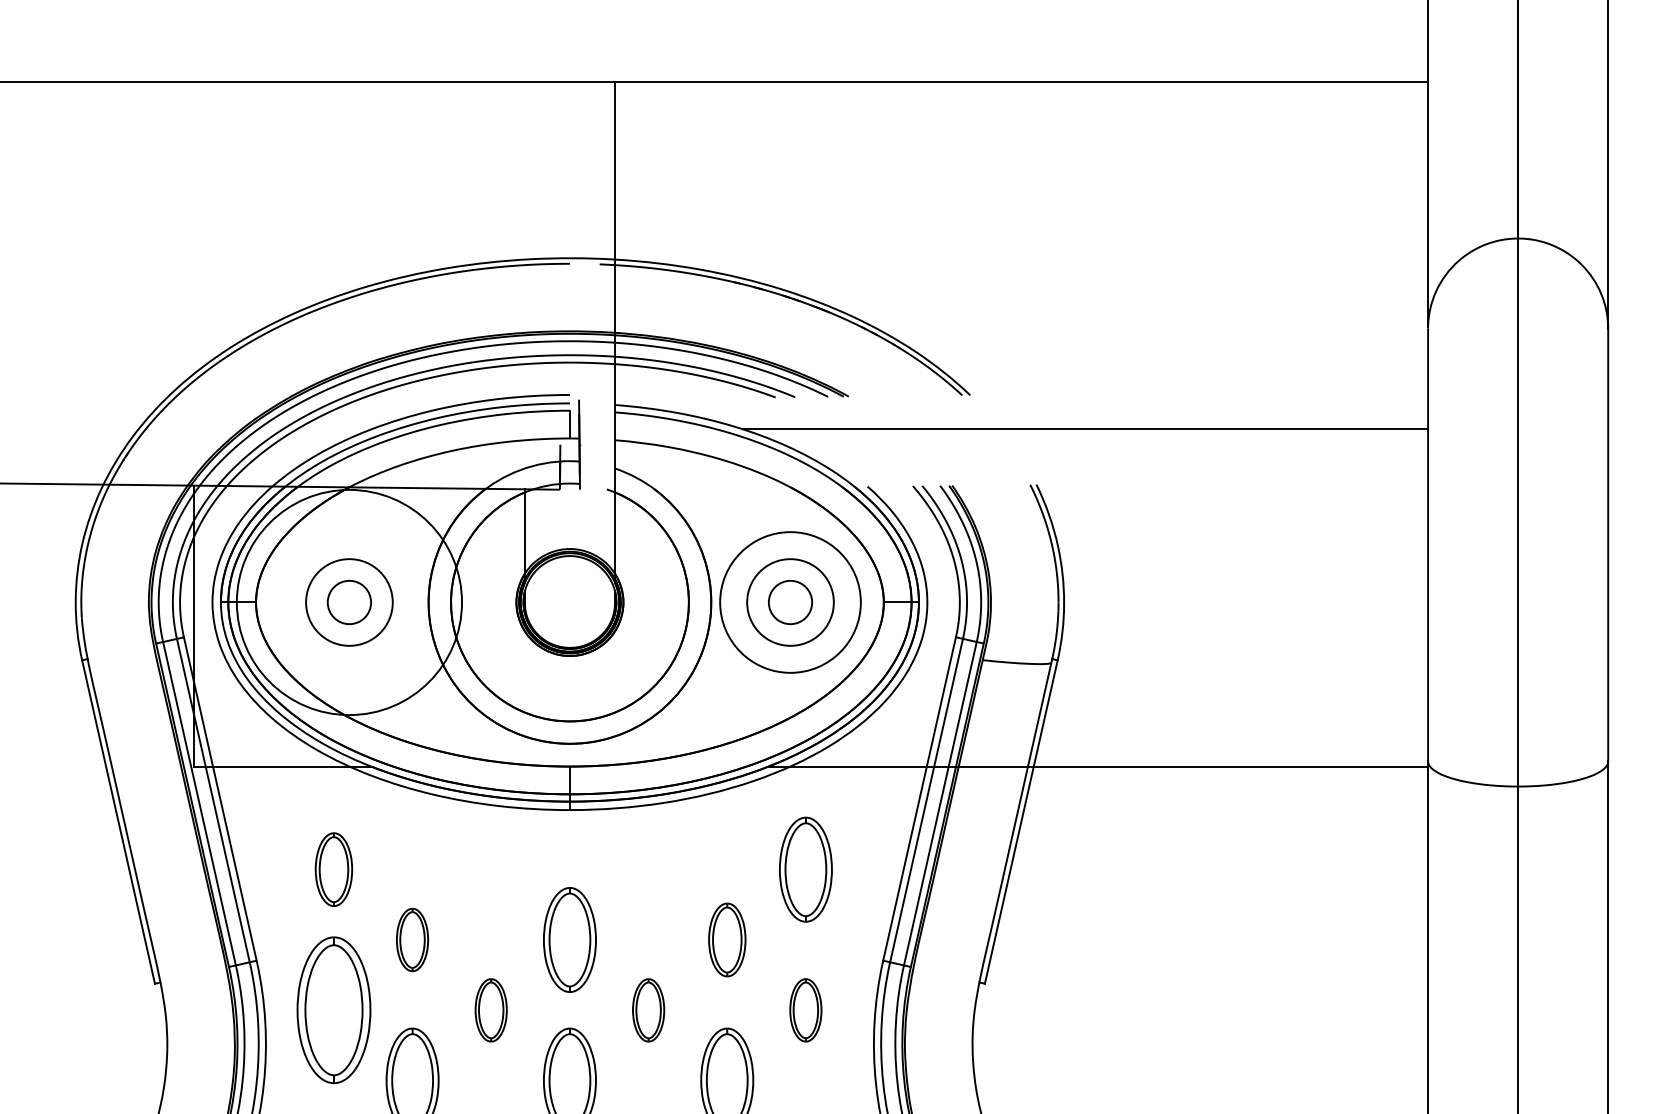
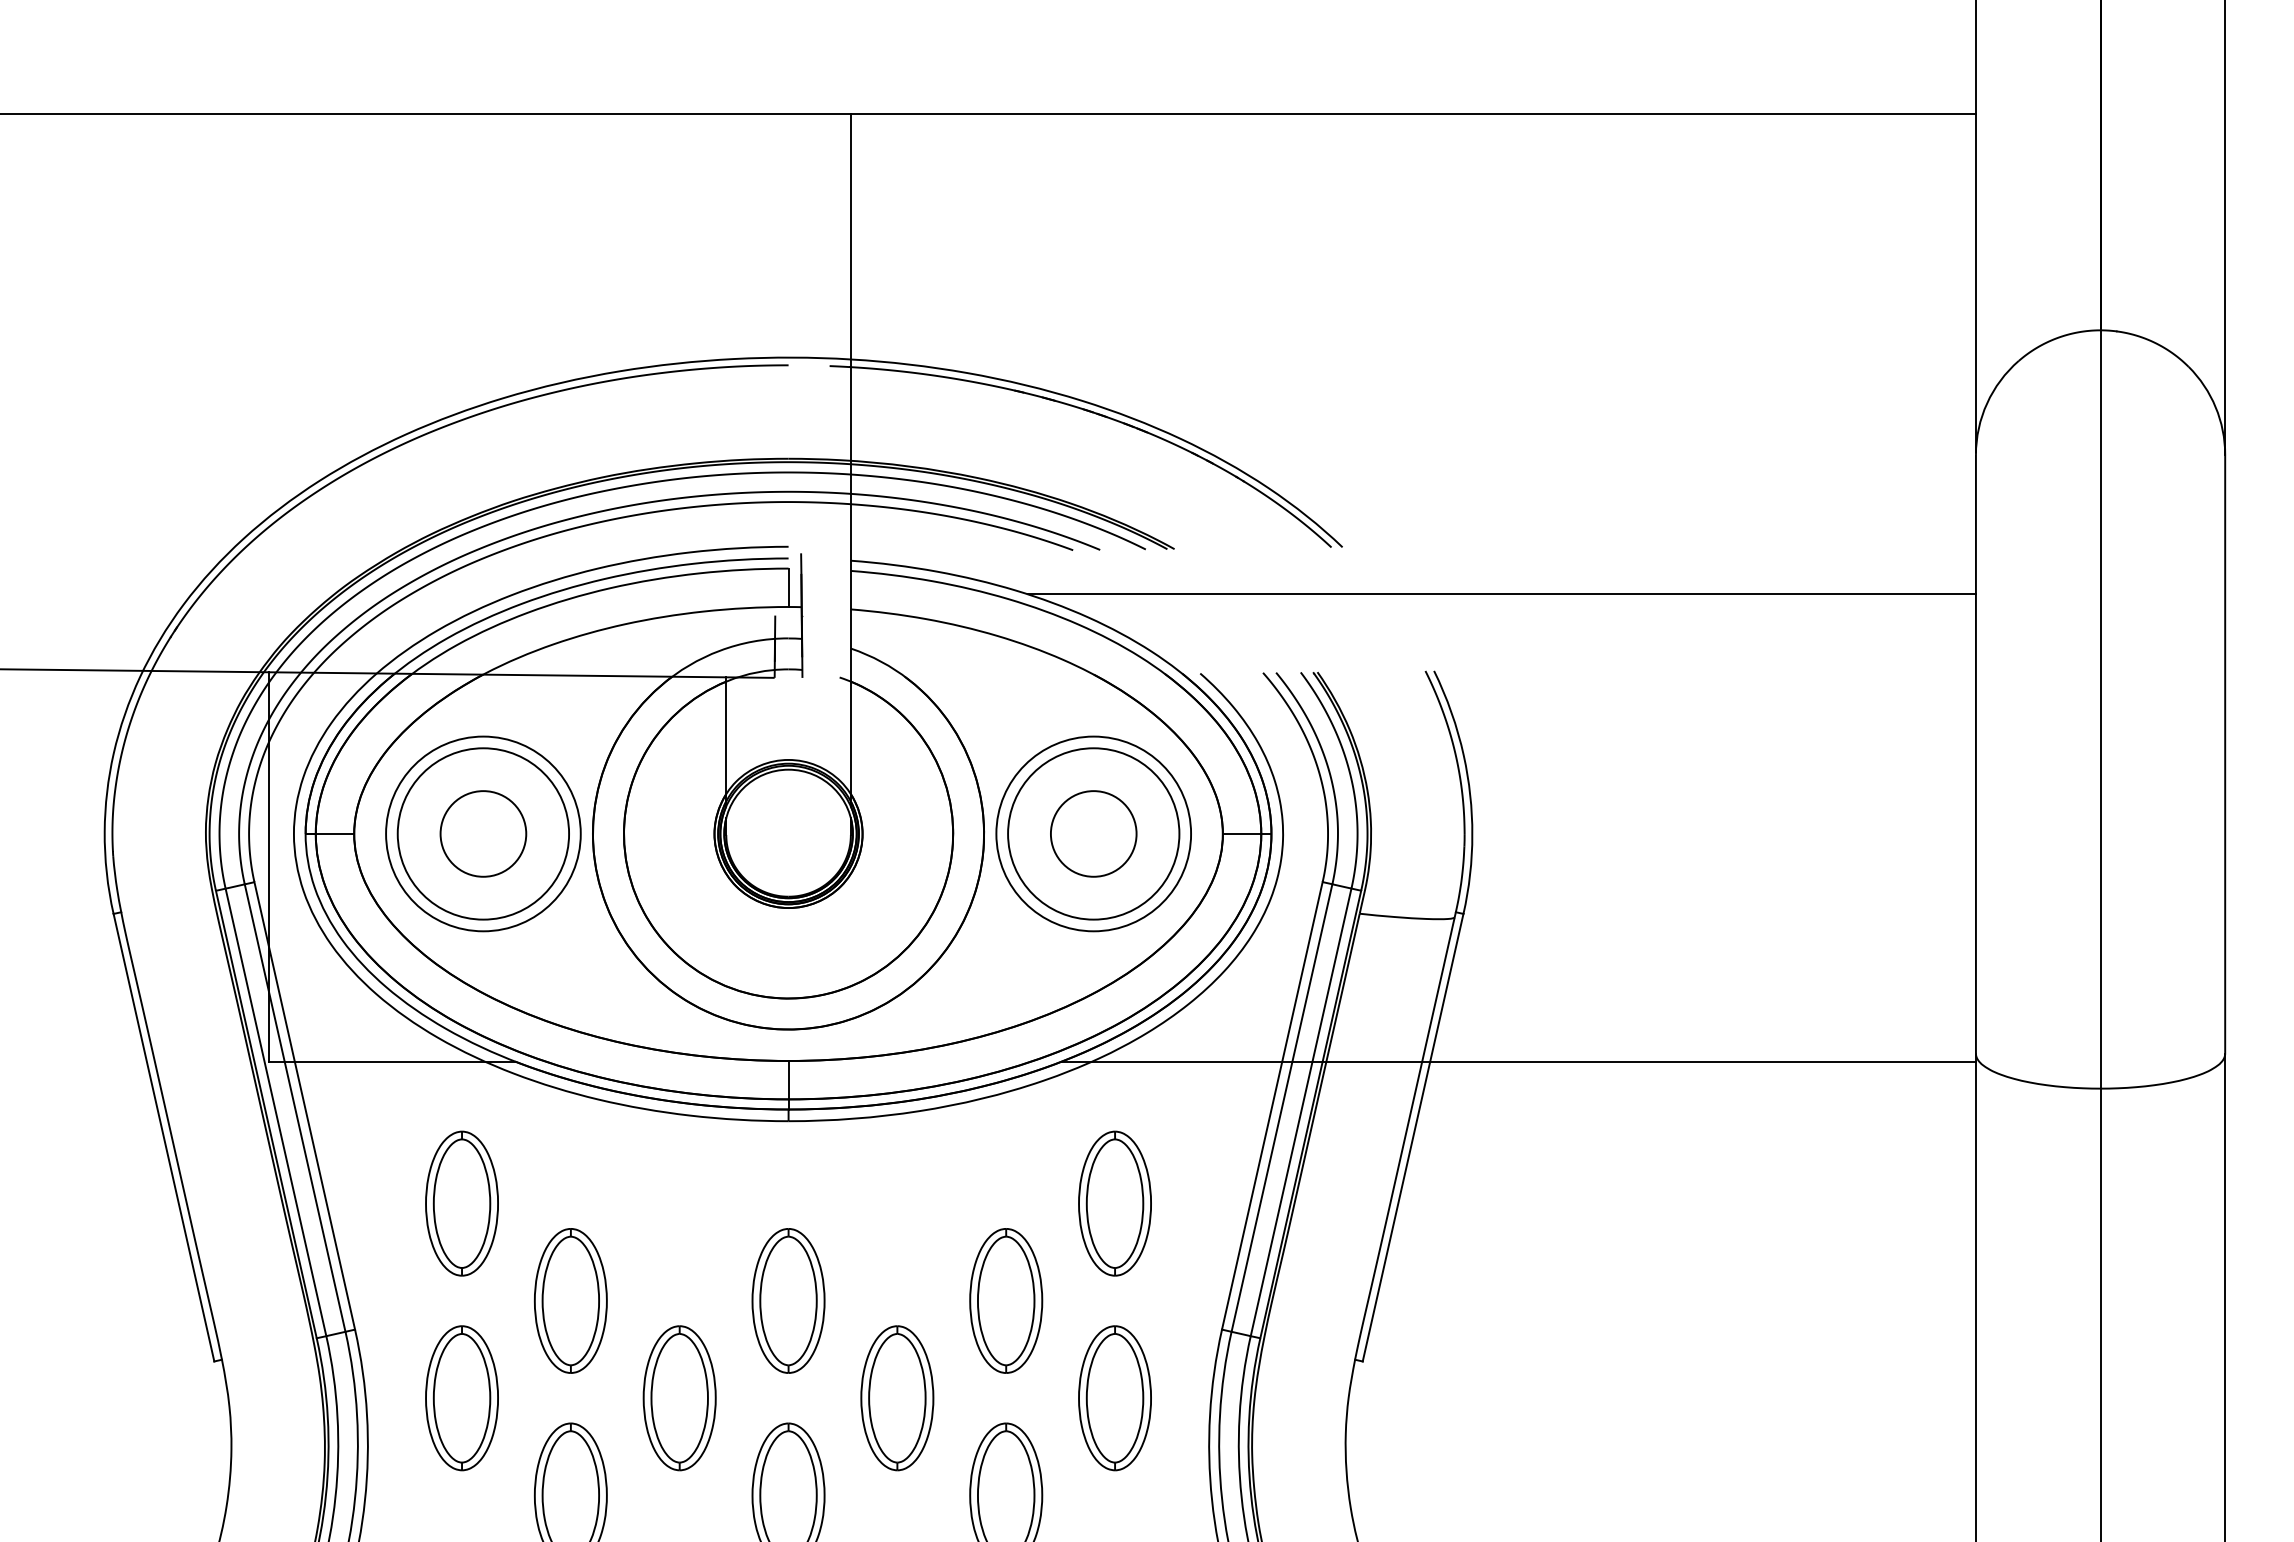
circle: (349, 602) -> (483, 833), size x0.62
circle: (349, 602) -> (483, 833), size x1.43
circle: (349, 602) -> (483, 833), size x1.43
circle: (790, 602) -> (1093, 833), size x1.43
circle: (790, 602) -> (1093, 833), size x1.43
part: (333, 869) -> (461, 1203), size x1.43
part: (412, 939) -> (570, 1300), size x1.67
part: (727, 939) -> (1006, 1300), size x1.43
part: (333, 1010) -> (461, 1398), size x0.71
part: (491, 1010) -> (679, 1398), size x1.67
part: (648, 1010) -> (897, 1398), size x1.67
part: (805, 1010) -> (1114, 1398), size x1.67

